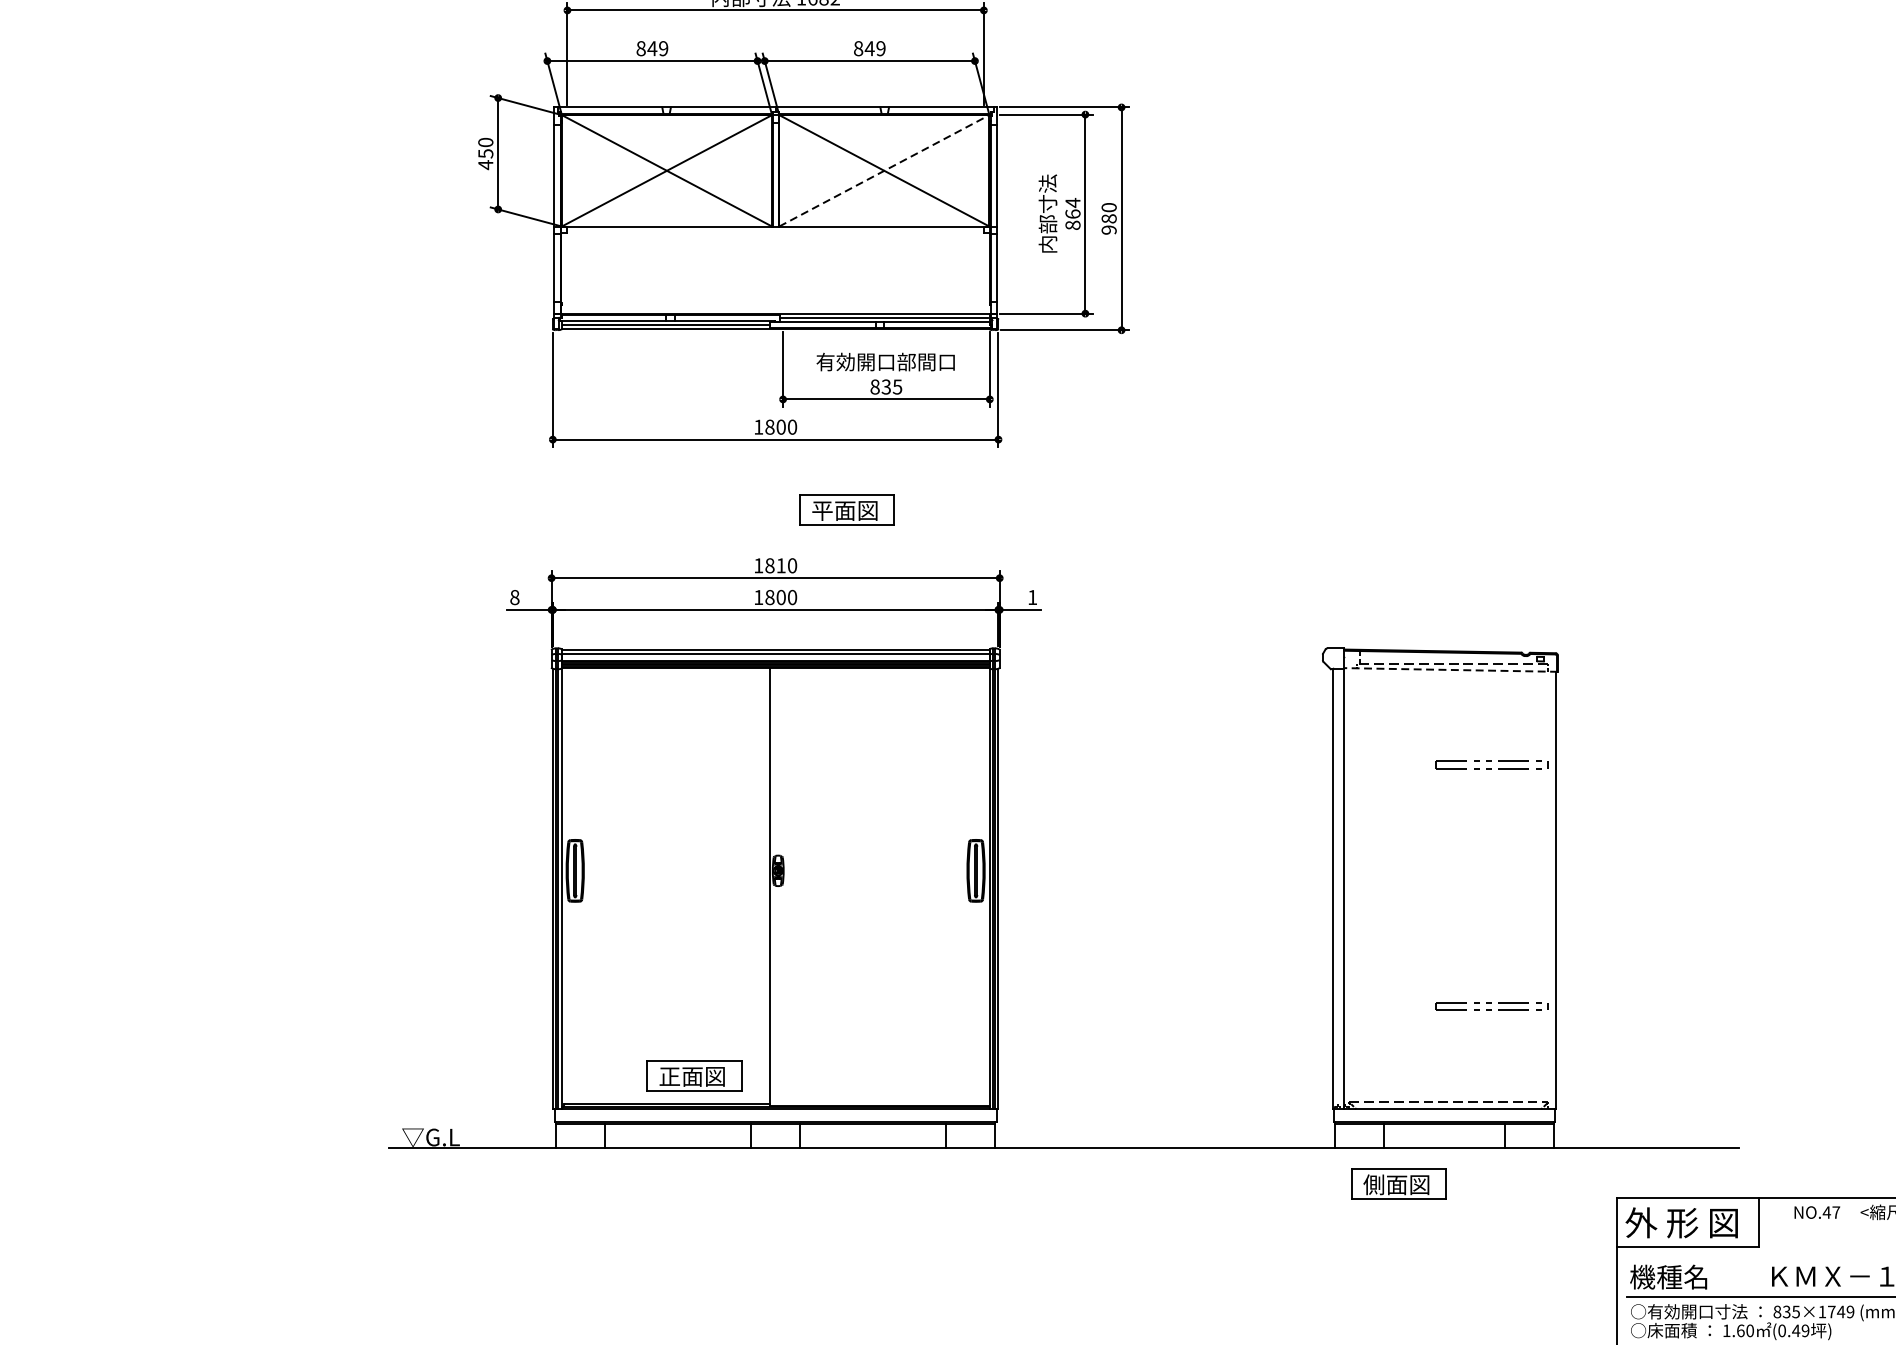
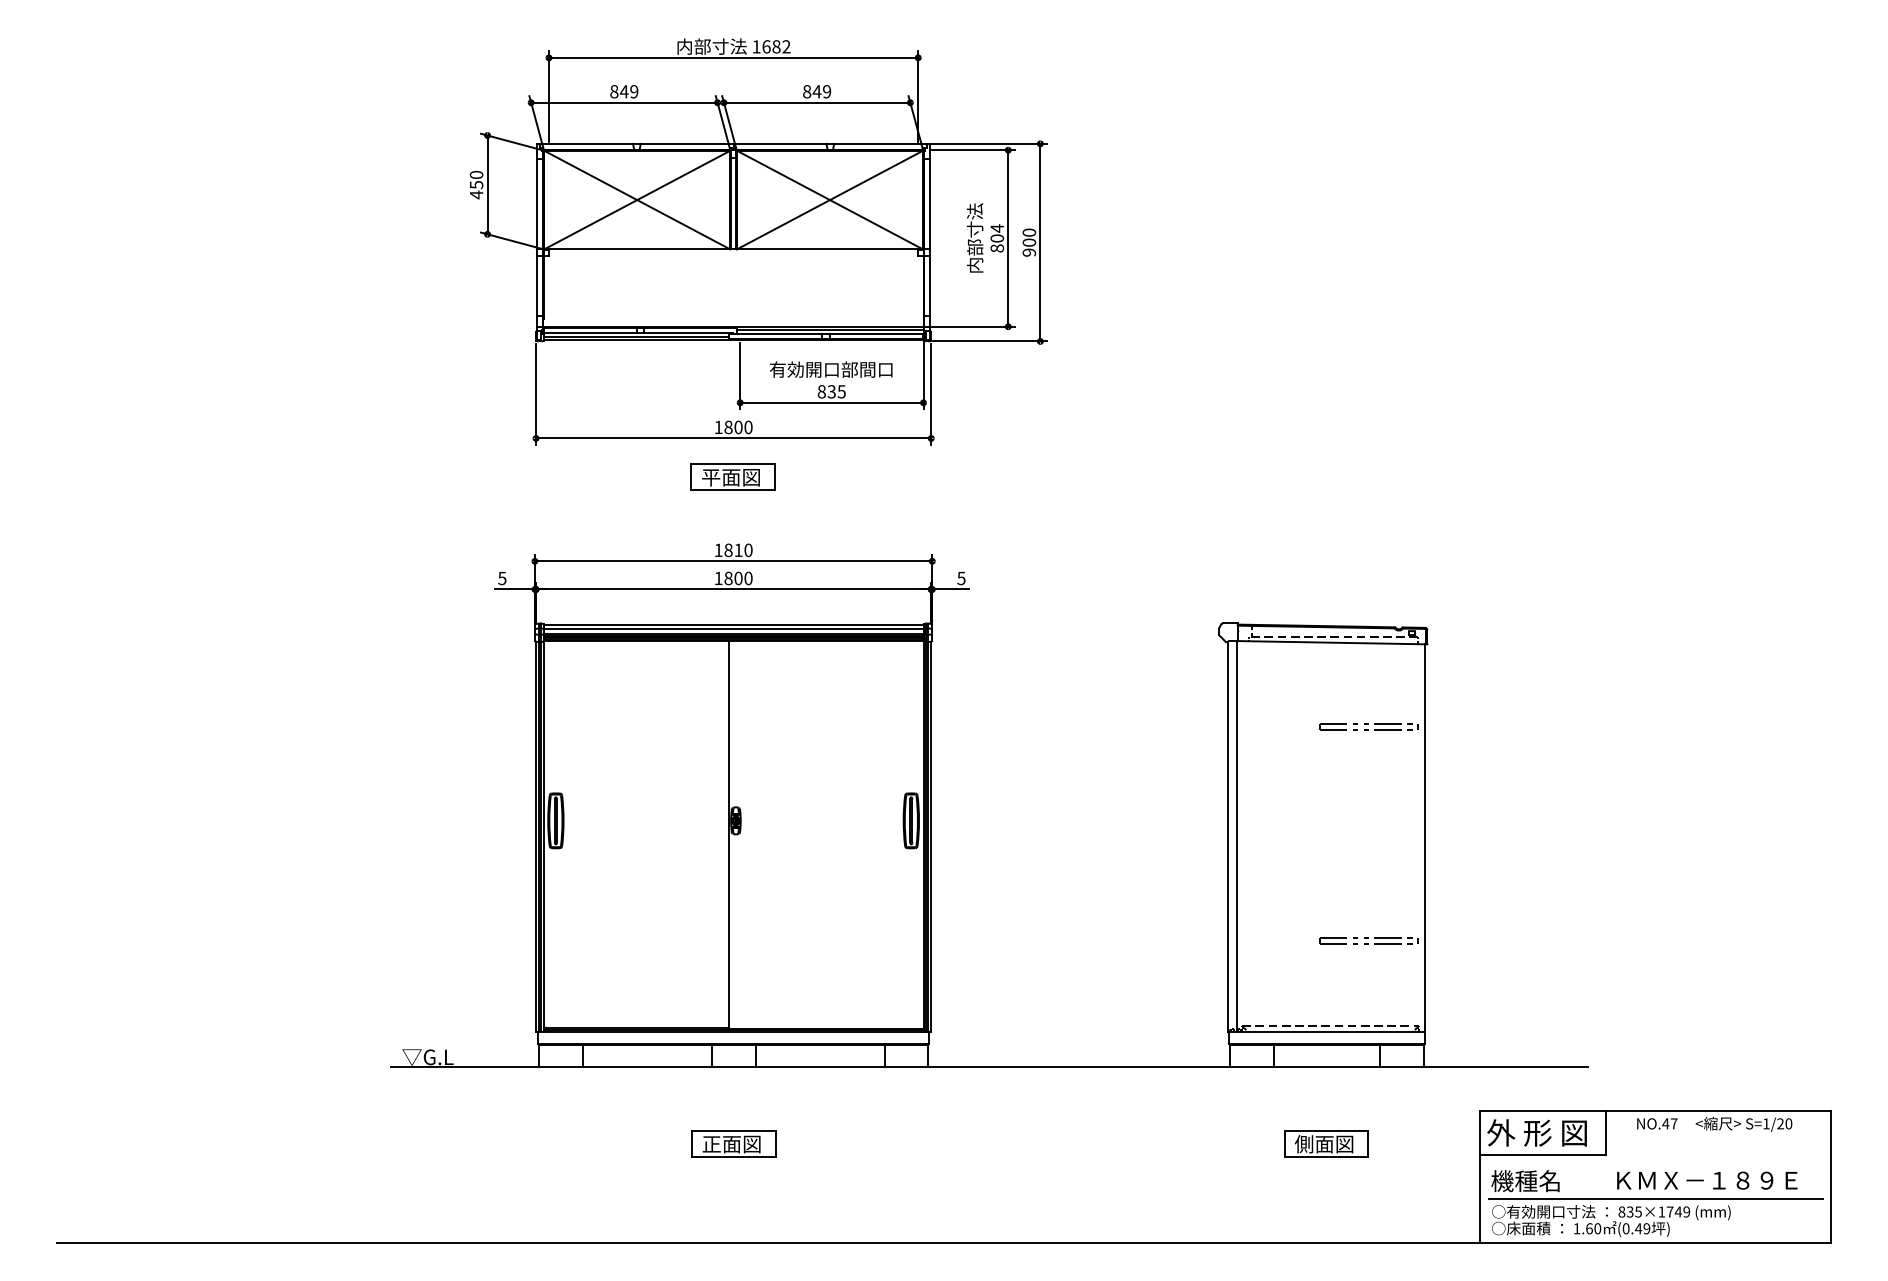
line: (884, 170) -> (830, 199), dashed -> solid
text: (1072, 214) -> (996, 238), 864 -> 804
text: (1109, 218) -> (1029, 242), 980 -> 900
part: (846, 509) -> (732, 476), moved
text: (515, 597) -> (502, 578), 8 -> 5
text: (1032, 597) -> (961, 578), 1 -> 5
line: (1451, 669) -> (1332, 642), dashed -> solid
part: (694, 1075) -> (733, 1143), moved
part: (1399, 1183) -> (1326, 1143), moved

